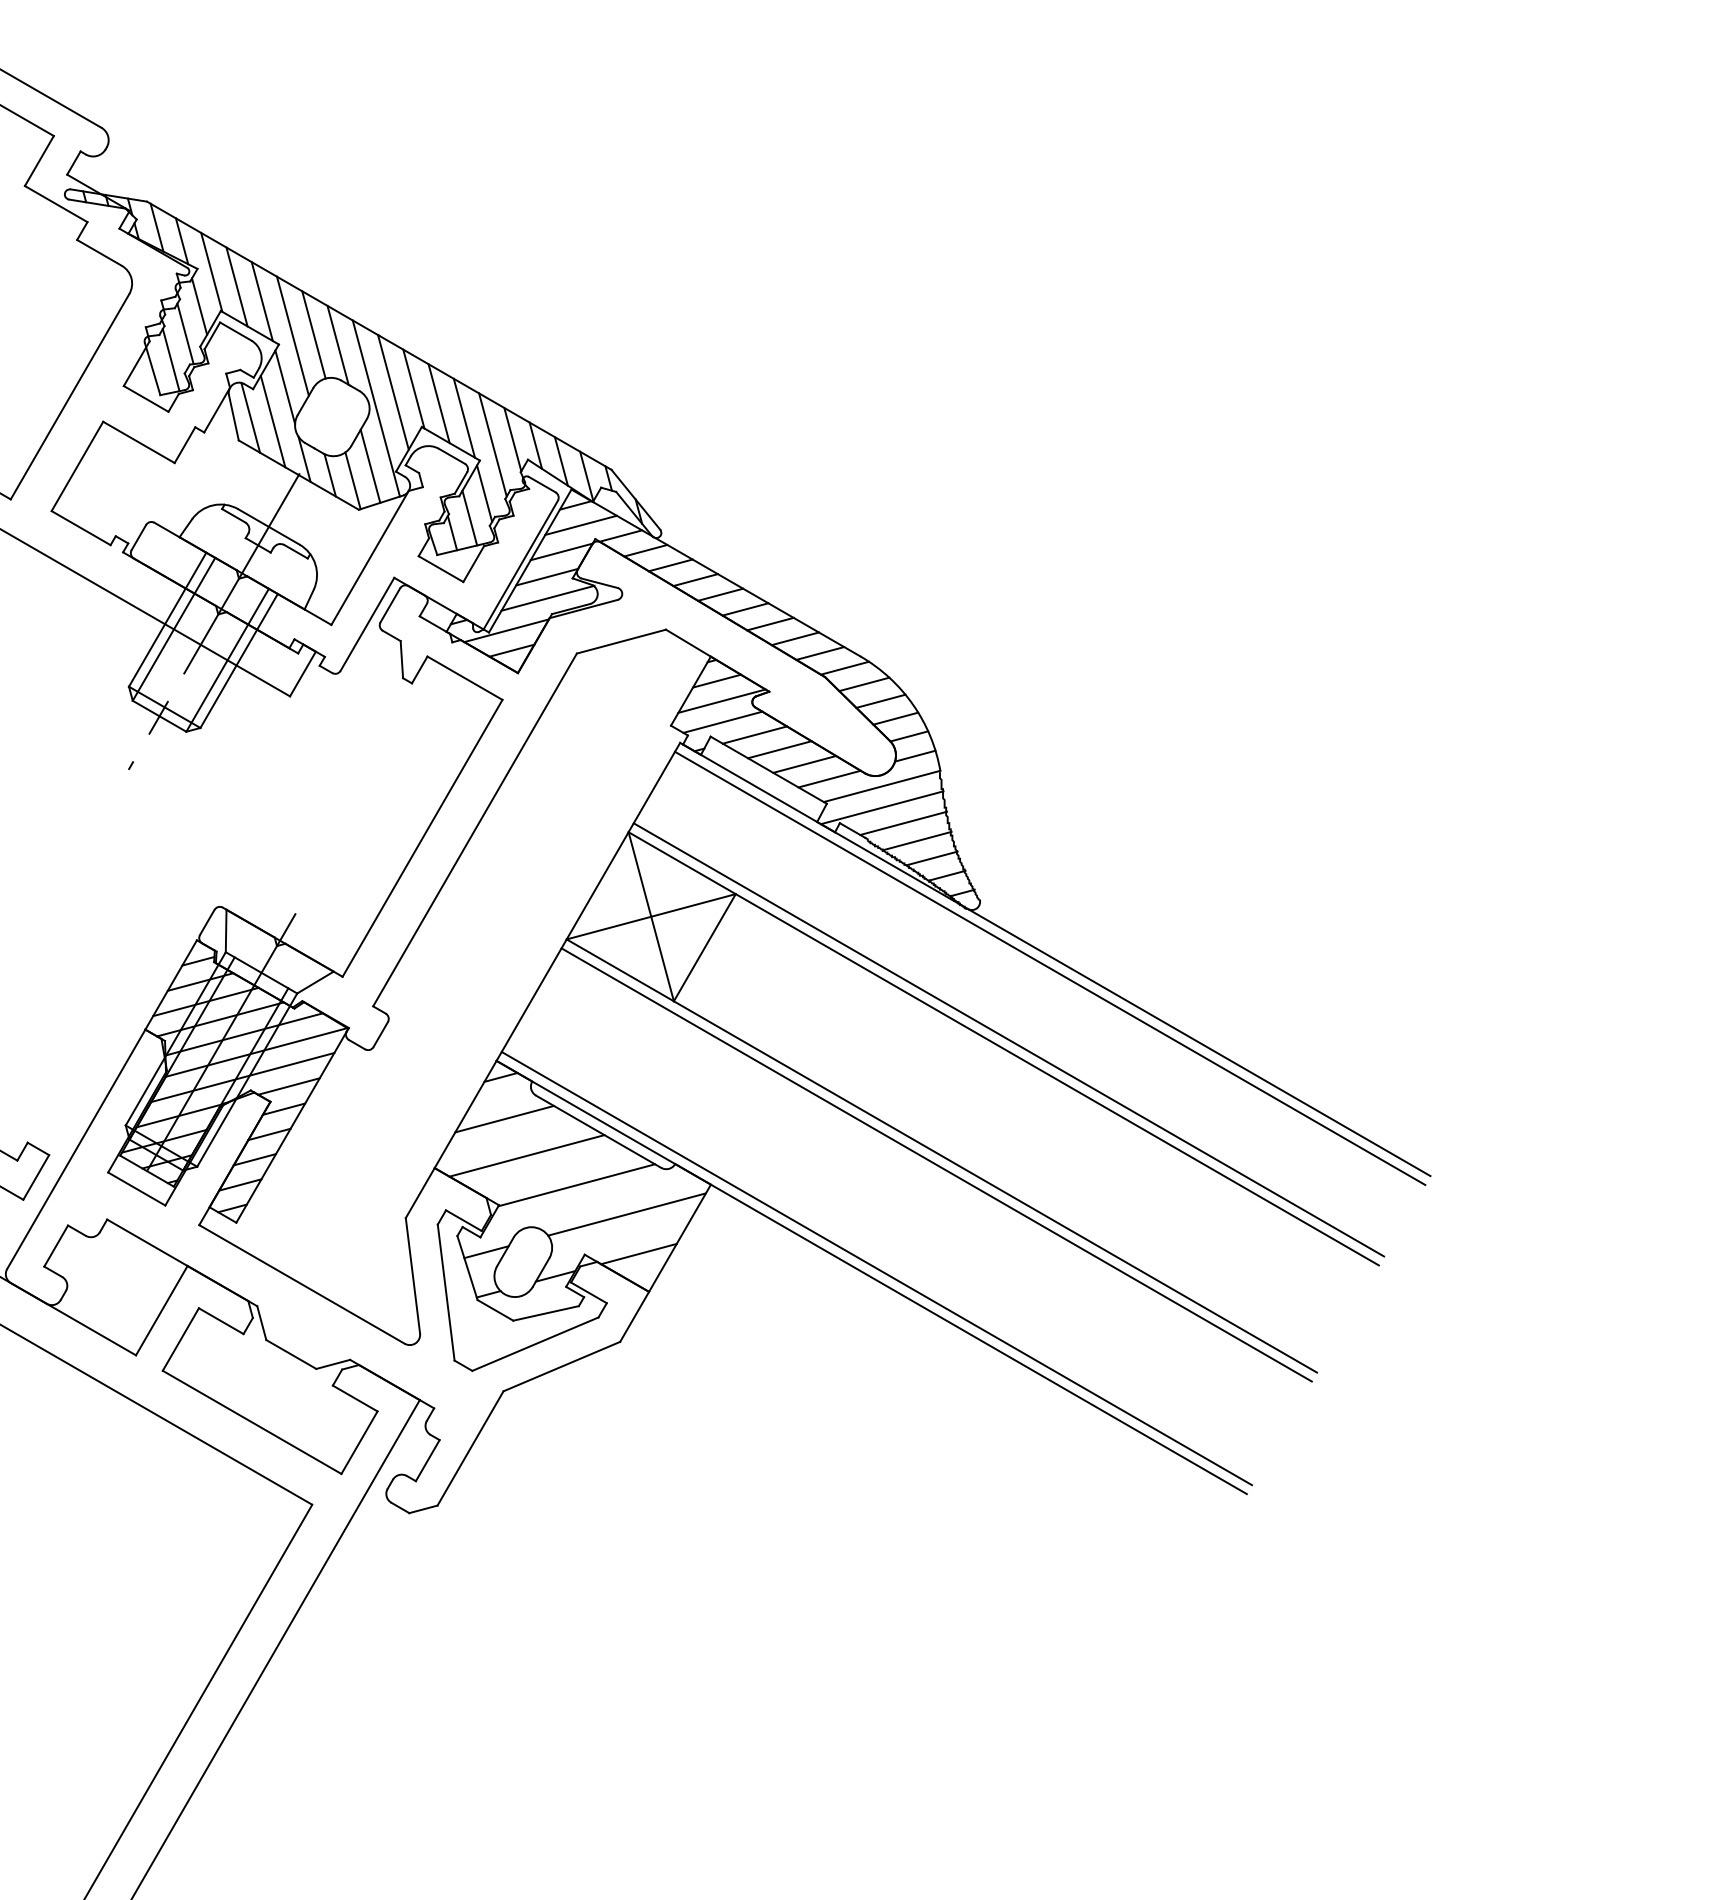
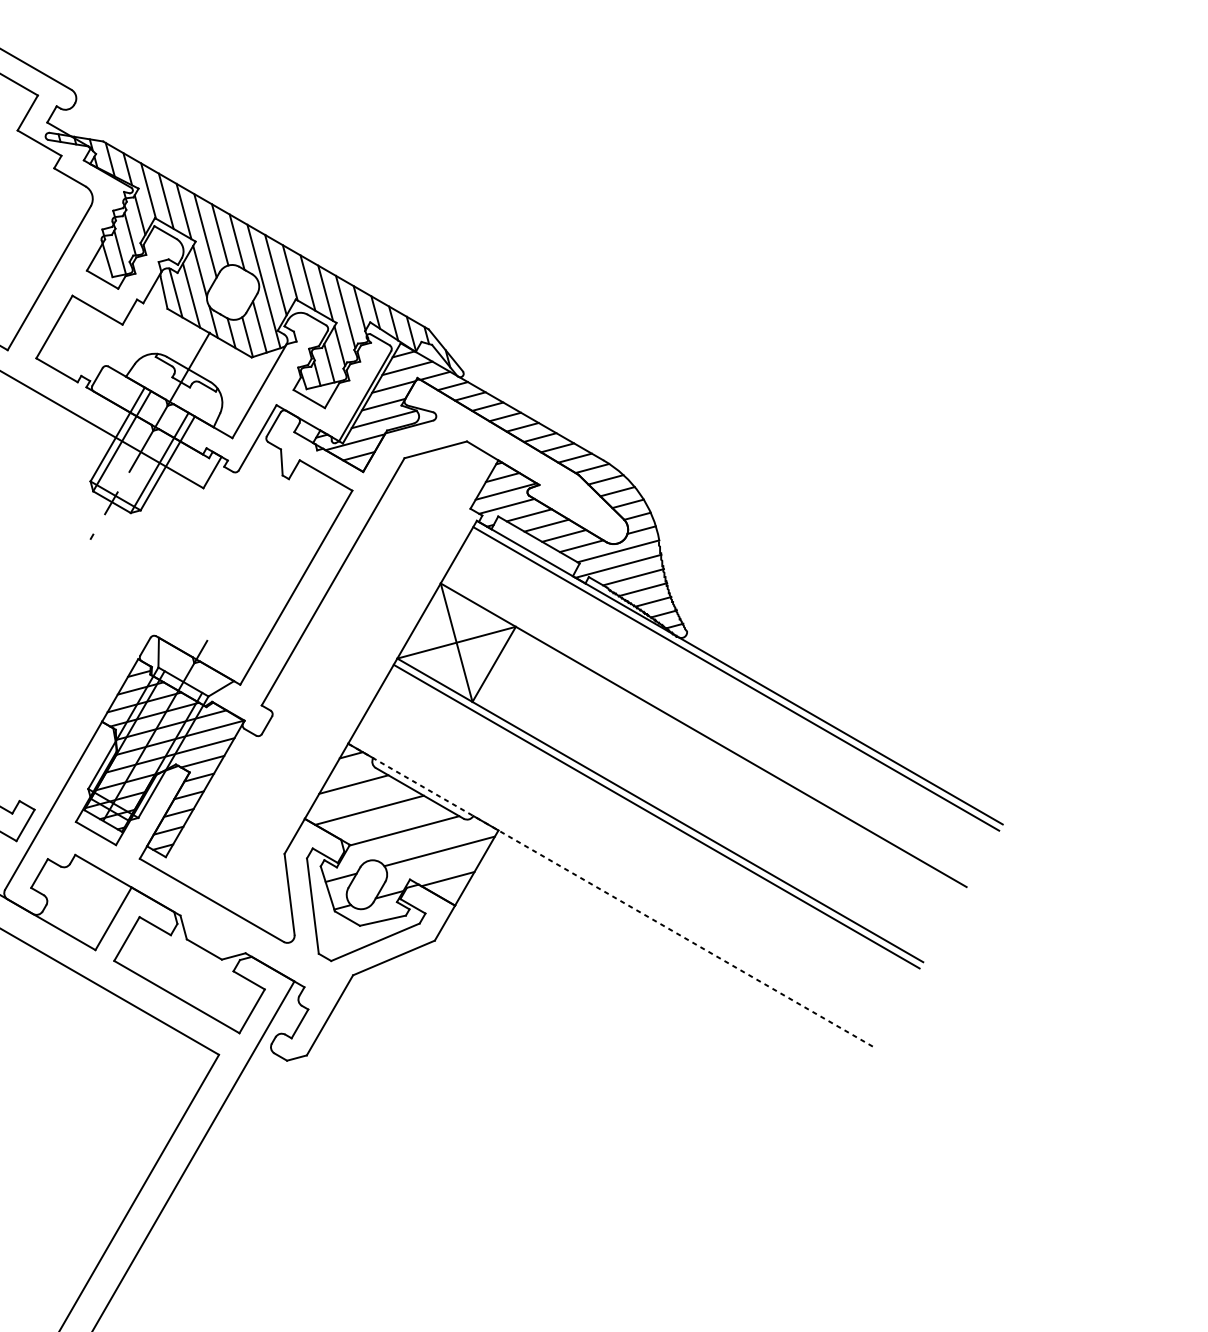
line: (1008, 1039) -> (707, 728), removed
line: (876, 1268) -> (614, 889), removed
line: (872, 1277) -> (611, 895), solid -> dashed

